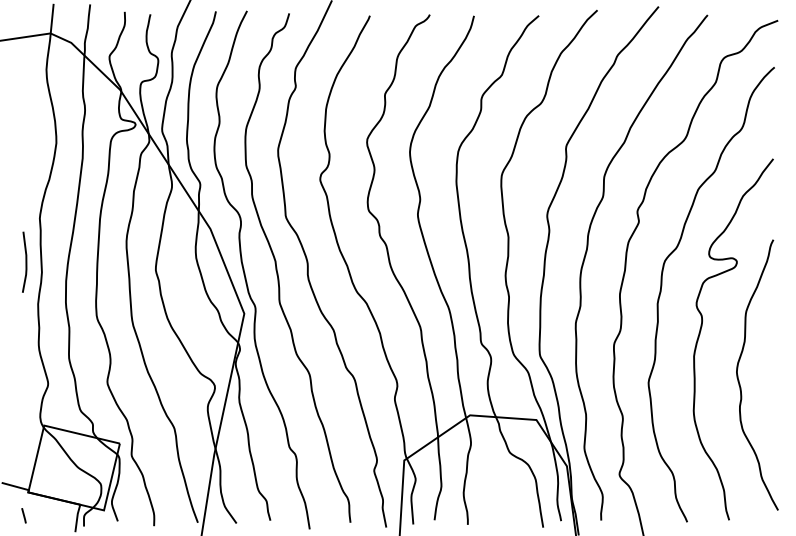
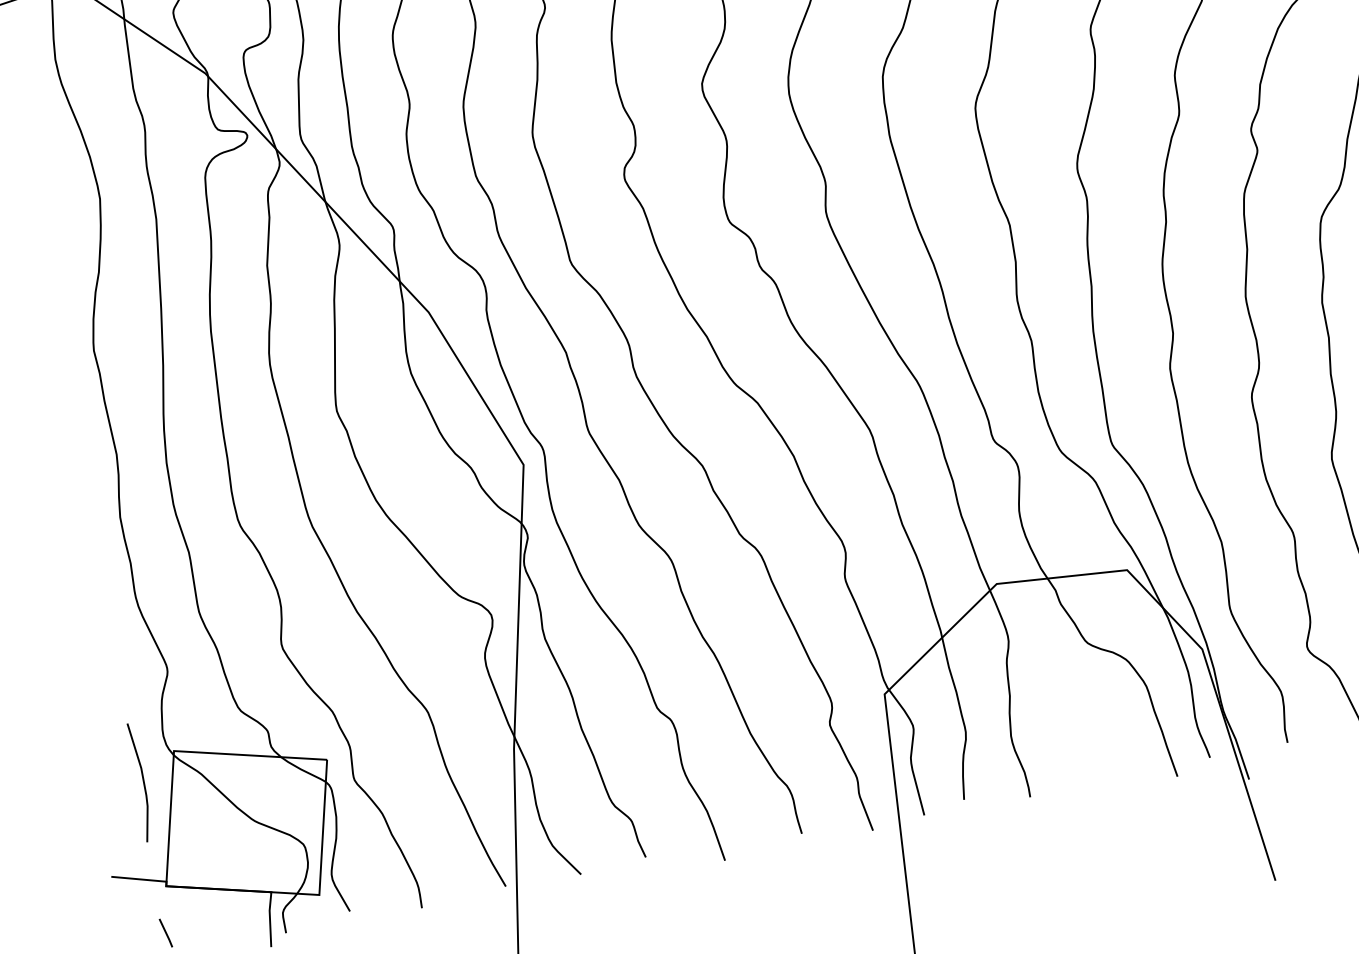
line: (25, 261) -> (141, 780), moved

